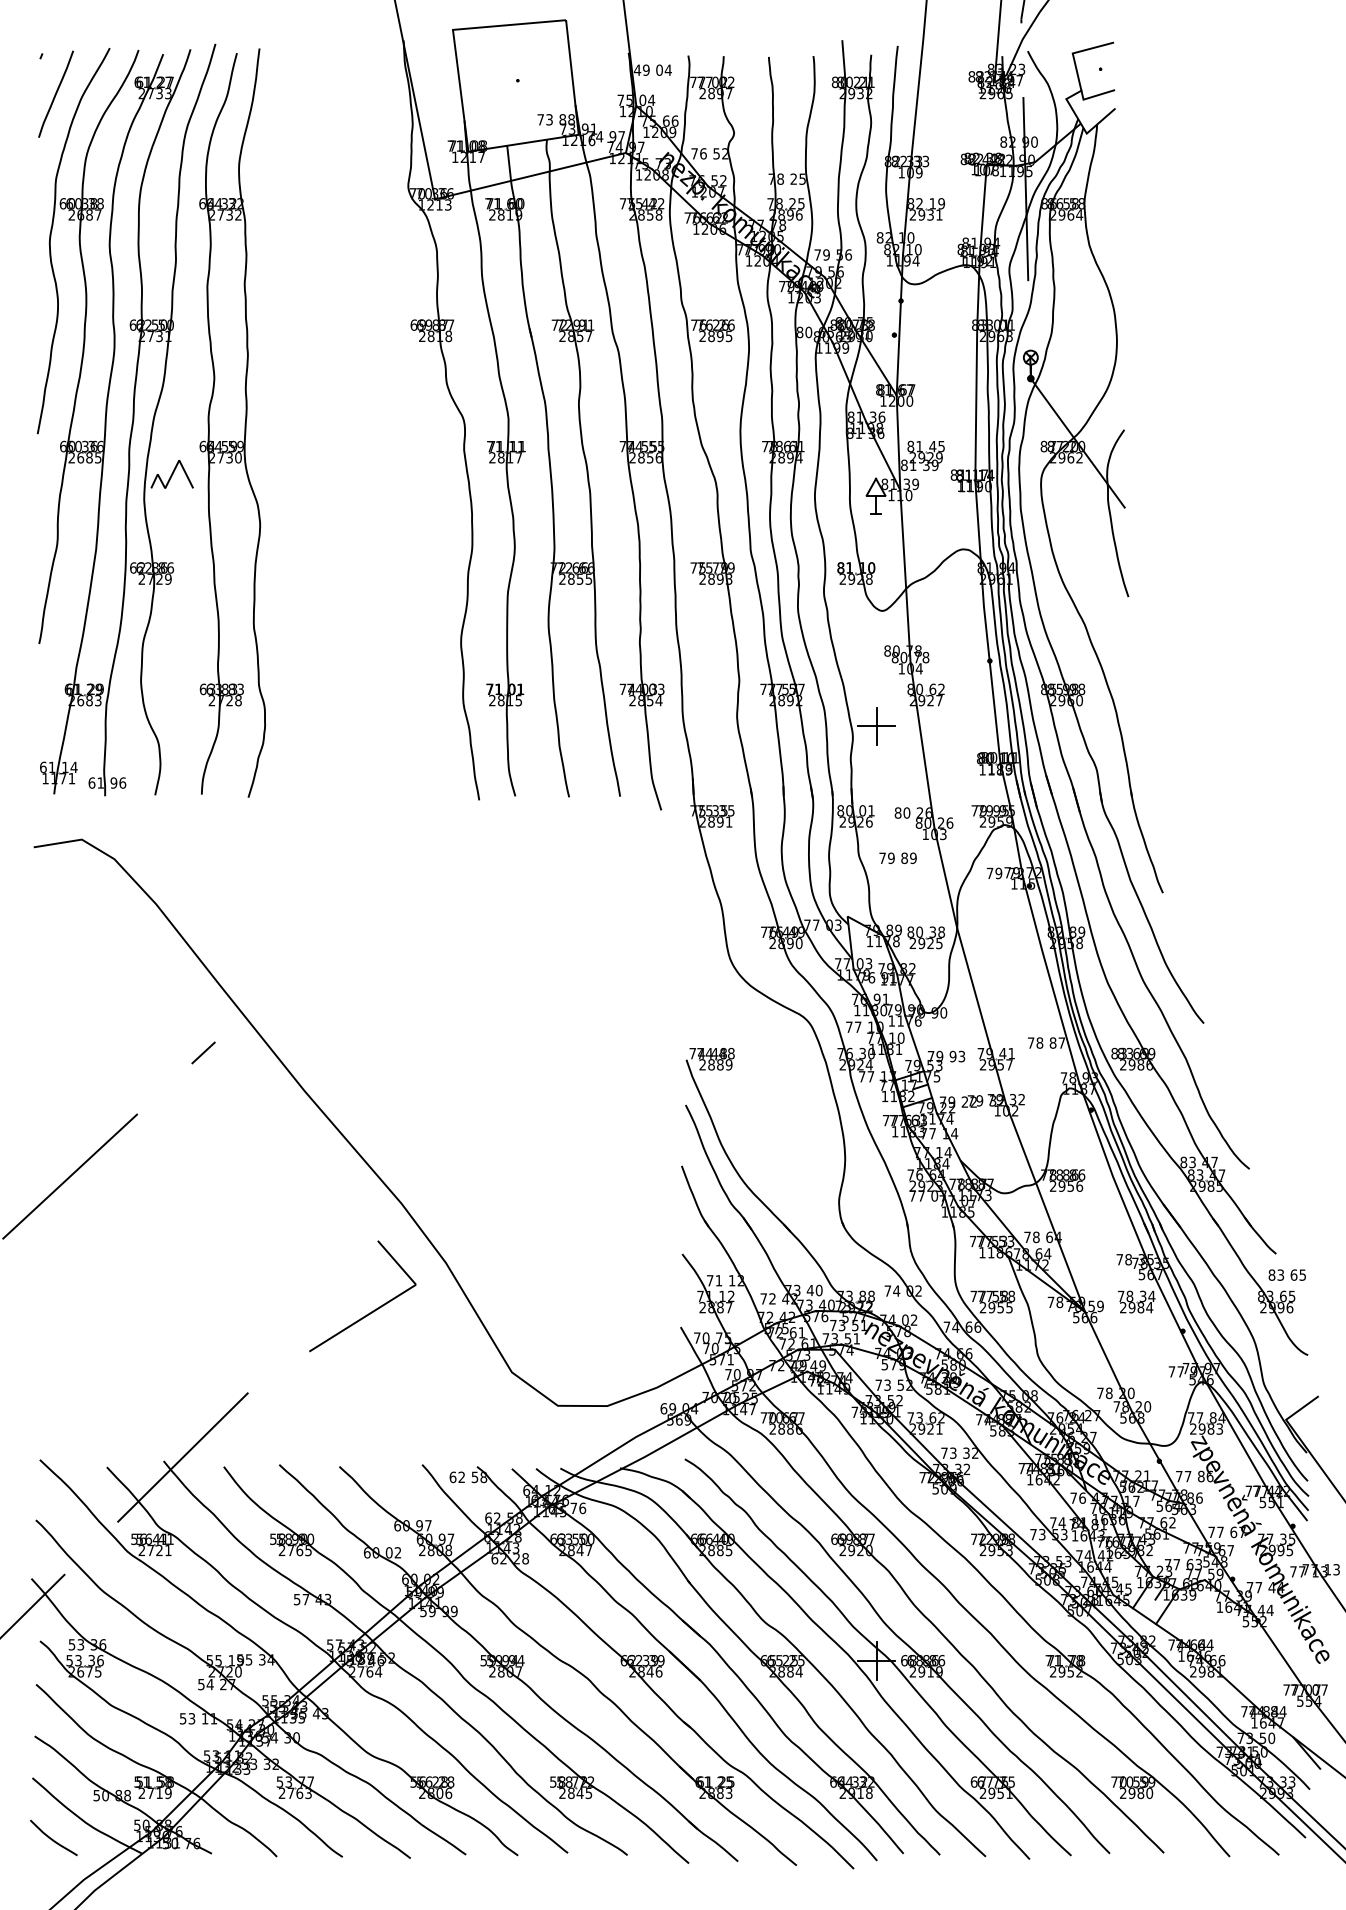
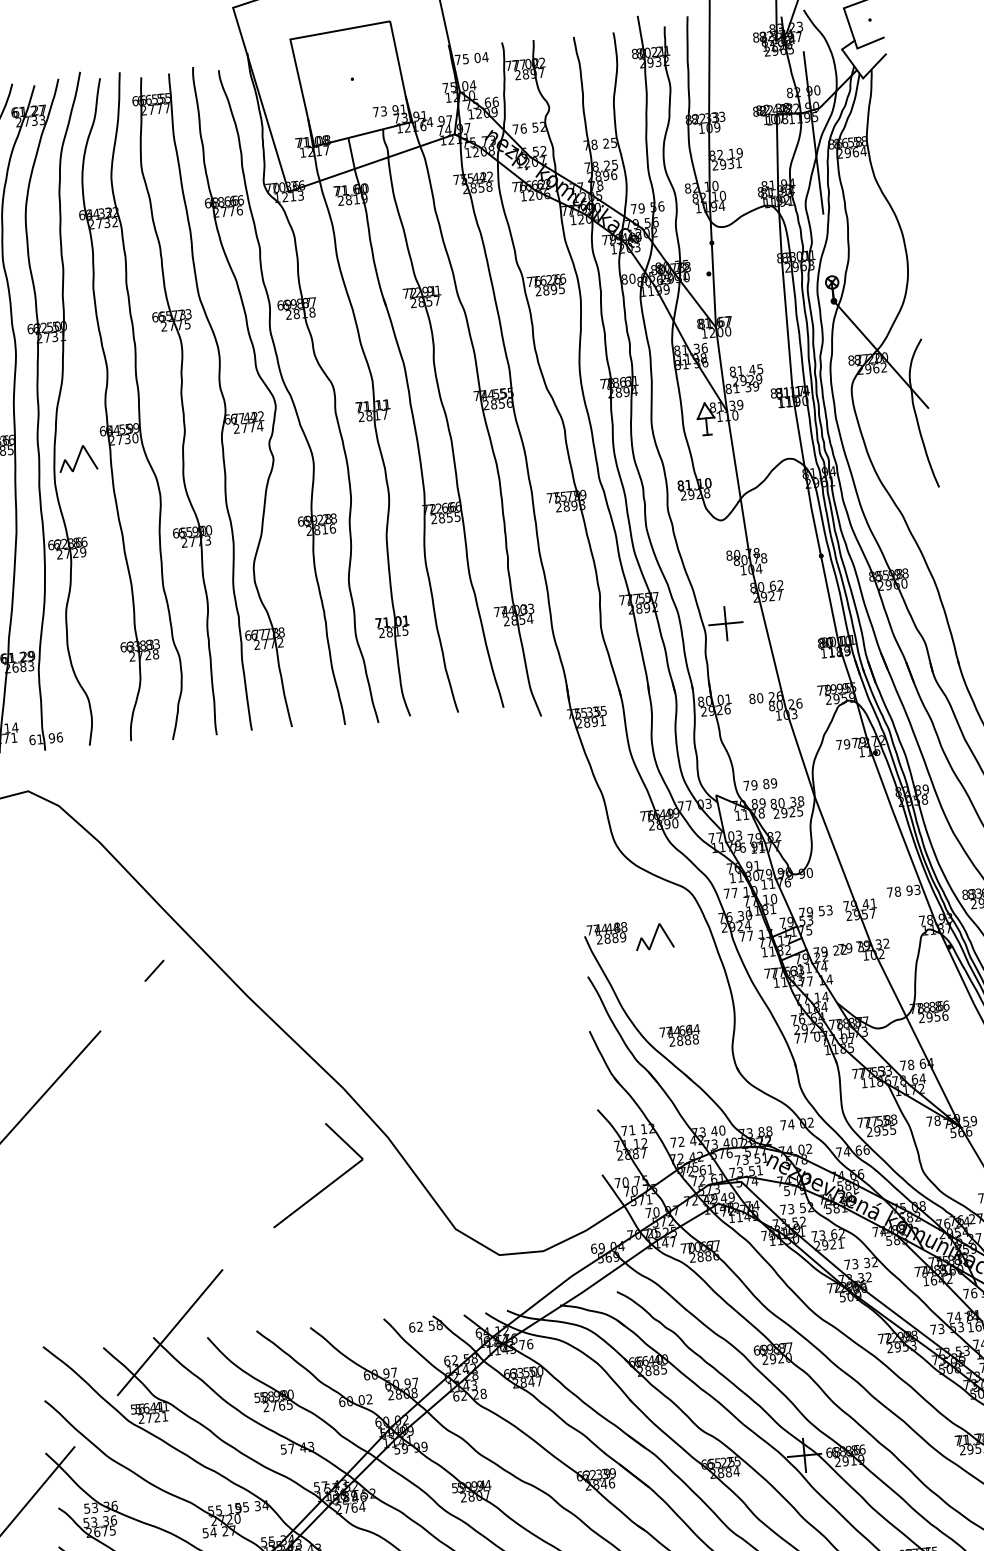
text: (641, 69) -> (461, 58), 49 -> 75
text: (566, 119) -> (398, 109), 88 -> 91
part: (361, 441) -> (243, 413), added
text: (897, 857) -> (759, 783), moved
text: (1057, 1042) -> (913, 889), 87 -> 93
text: (952, 1055) -> (821, 910), 93 -> 53
part: (763, 1067) -> (653, 936), added
part: (782, 1180) -> (680, 1035), added

